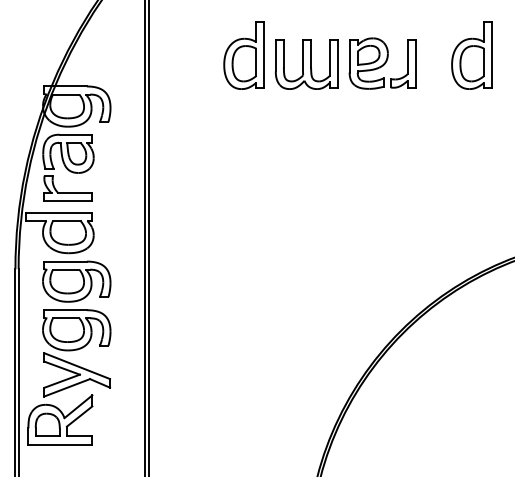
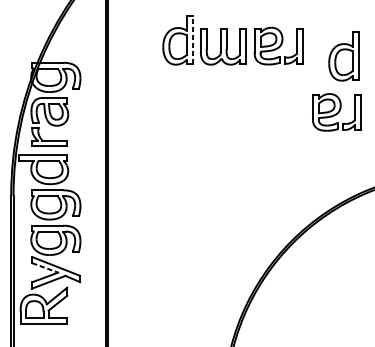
line: (264, 54) -> (192, 39), solid -> dashed
part: (471, 55) -> (343, 56), moved
part: (462, 154) -> (336, 112), added
line: (62, 368) -> (45, 268), solid -> dashed

